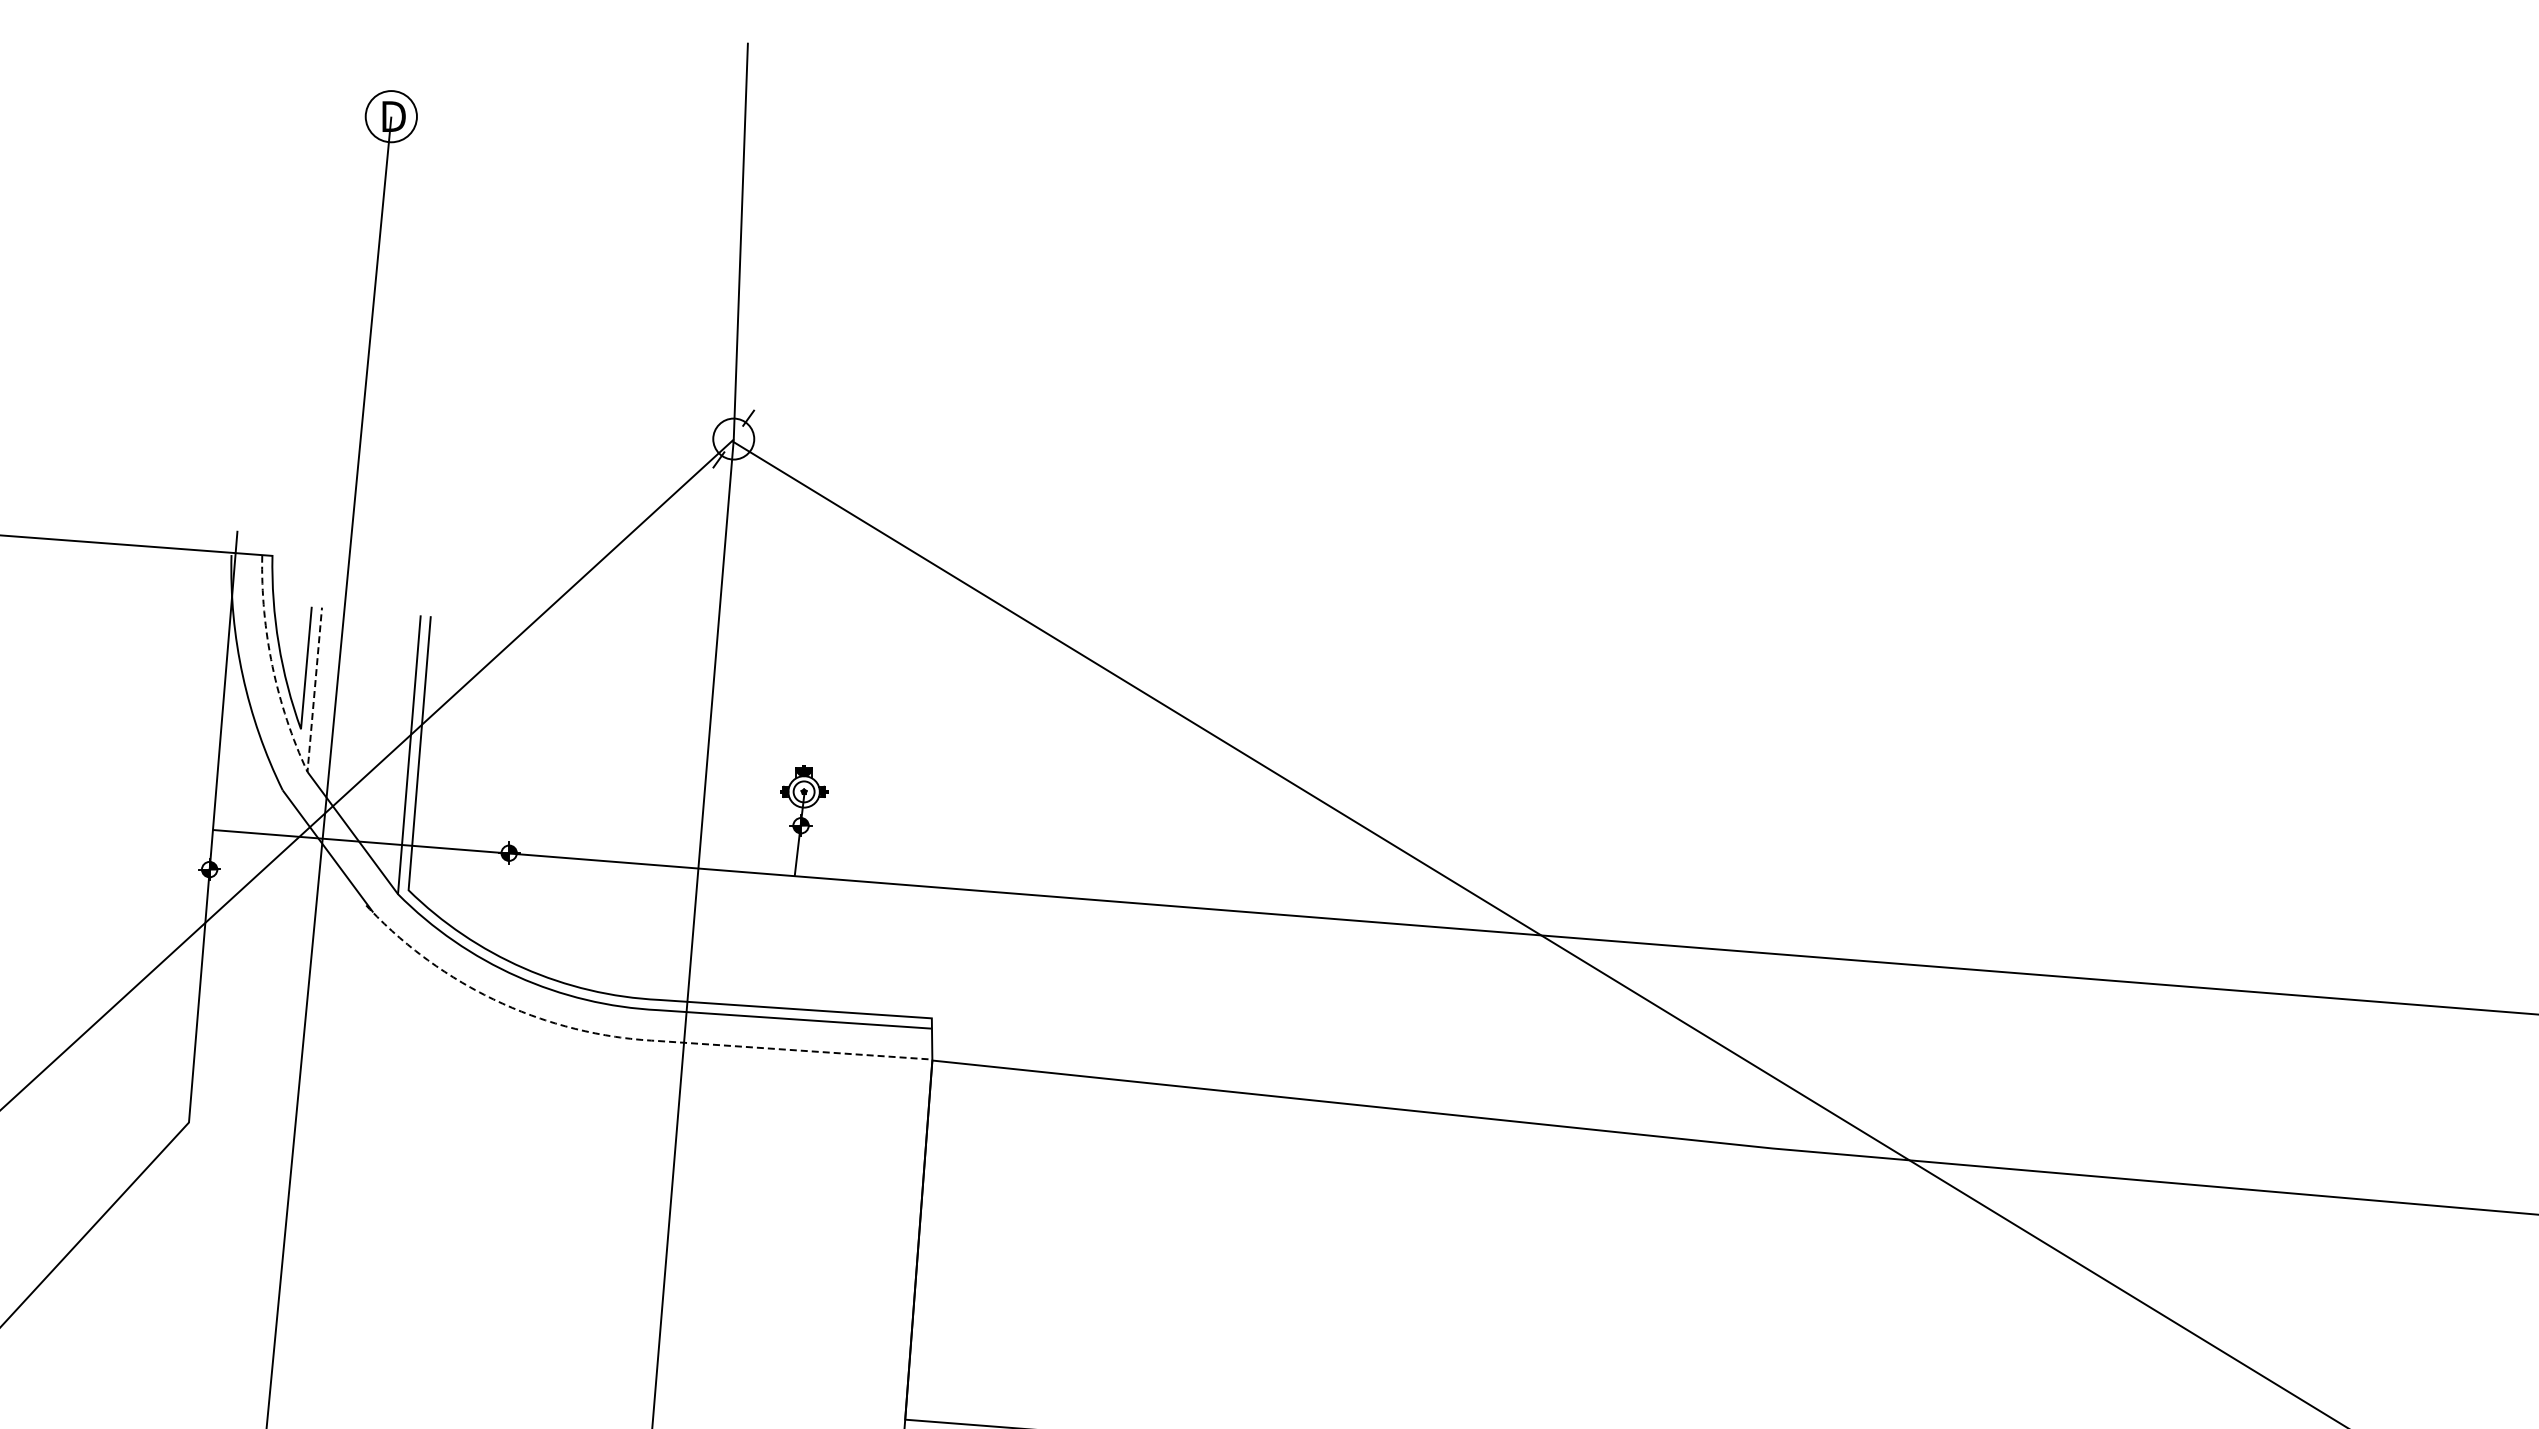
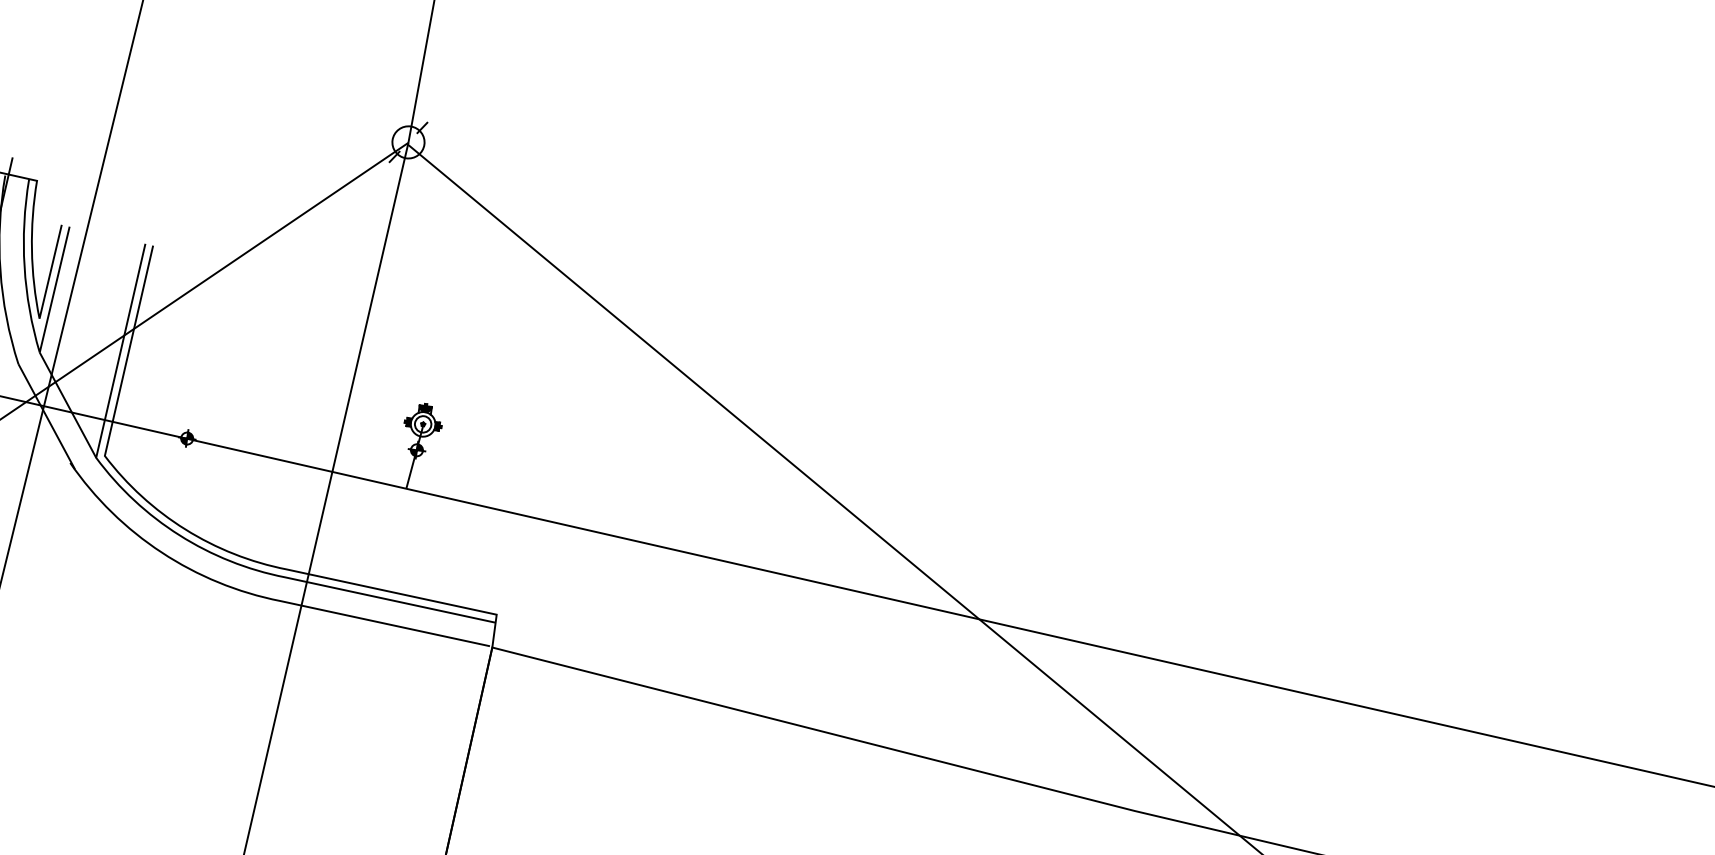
line: (295, 743) -> (33, 329), dashed -> solid
line: (620, 1037) -> (252, 594), dashed -> solid

